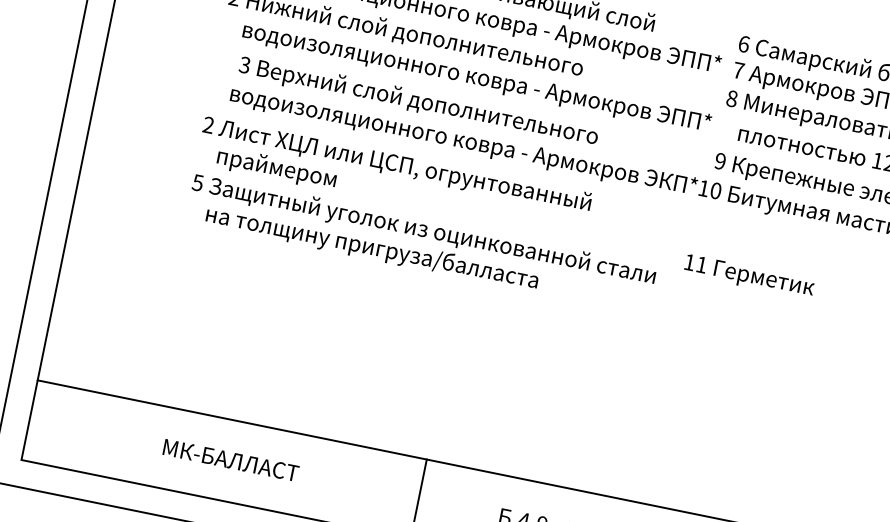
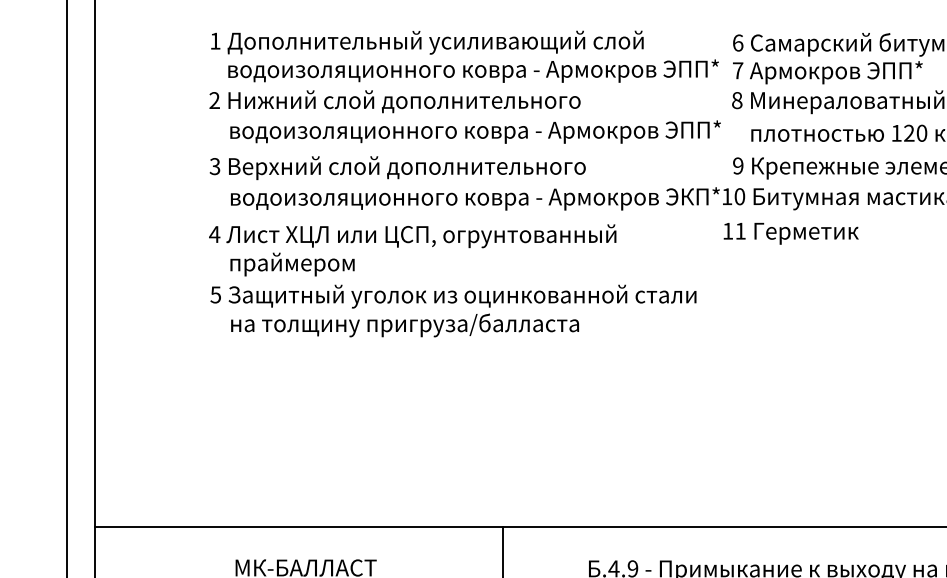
text: (418, 102) -> (397, 168), moved
text: (208, 125) -> (214, 234), 2 -> 4
text: (748, 276) -> (790, 233), moved

